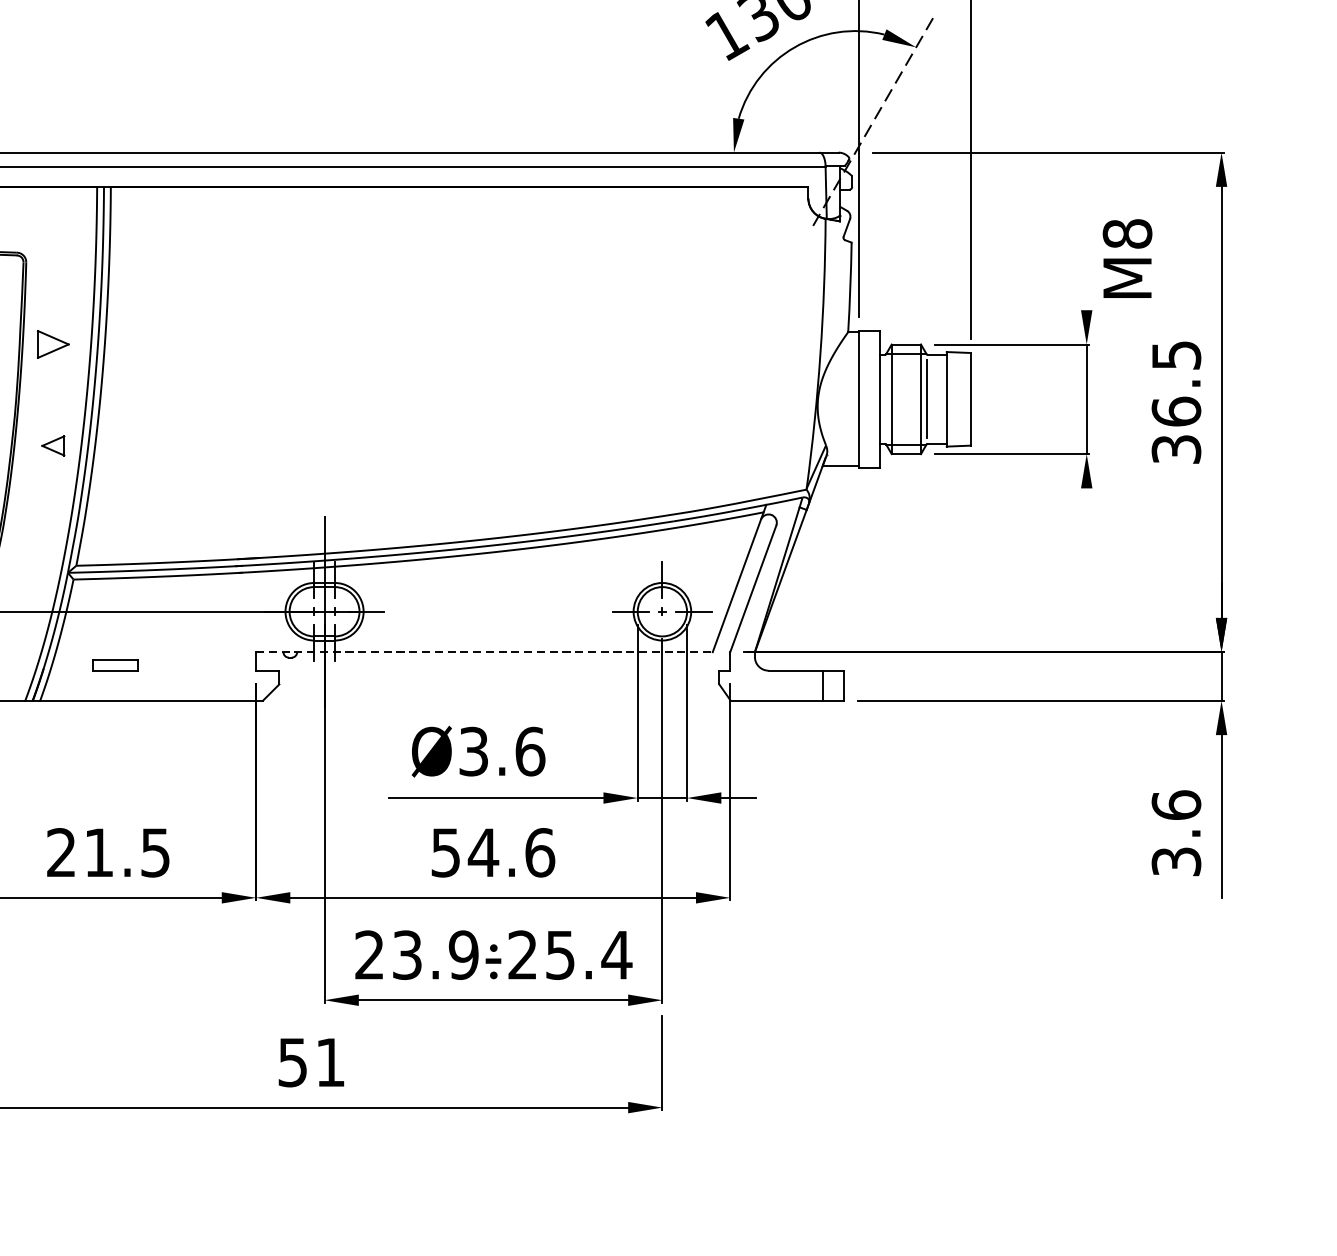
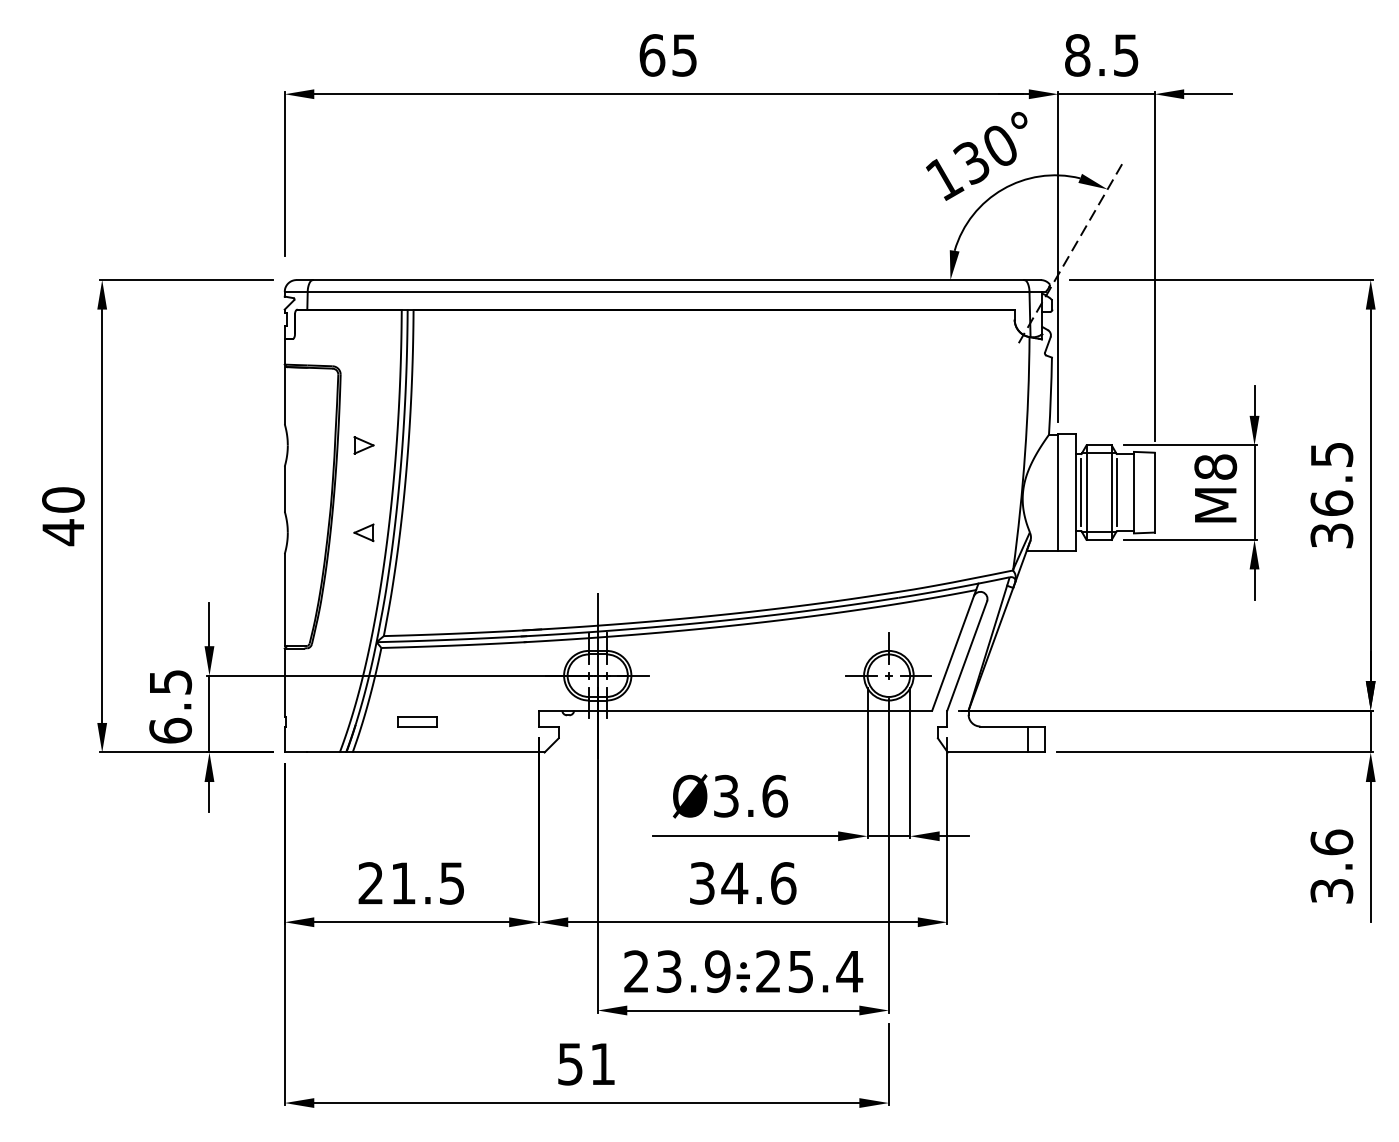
text: (1127, 258) -> (1215, 488), moved
line: (1086, 292) -> (1254, 400), added
part: (52, 344) -> (363, 445), size x0.71
line: (885, 399) -> (1081, 492), added
line: (1086, 505) -> (1254, 584), added
line: (484, 652) -> (735, 710), dashed -> solid
text: (446, 852) -> (702, 883), 54.6 -> 34.6

